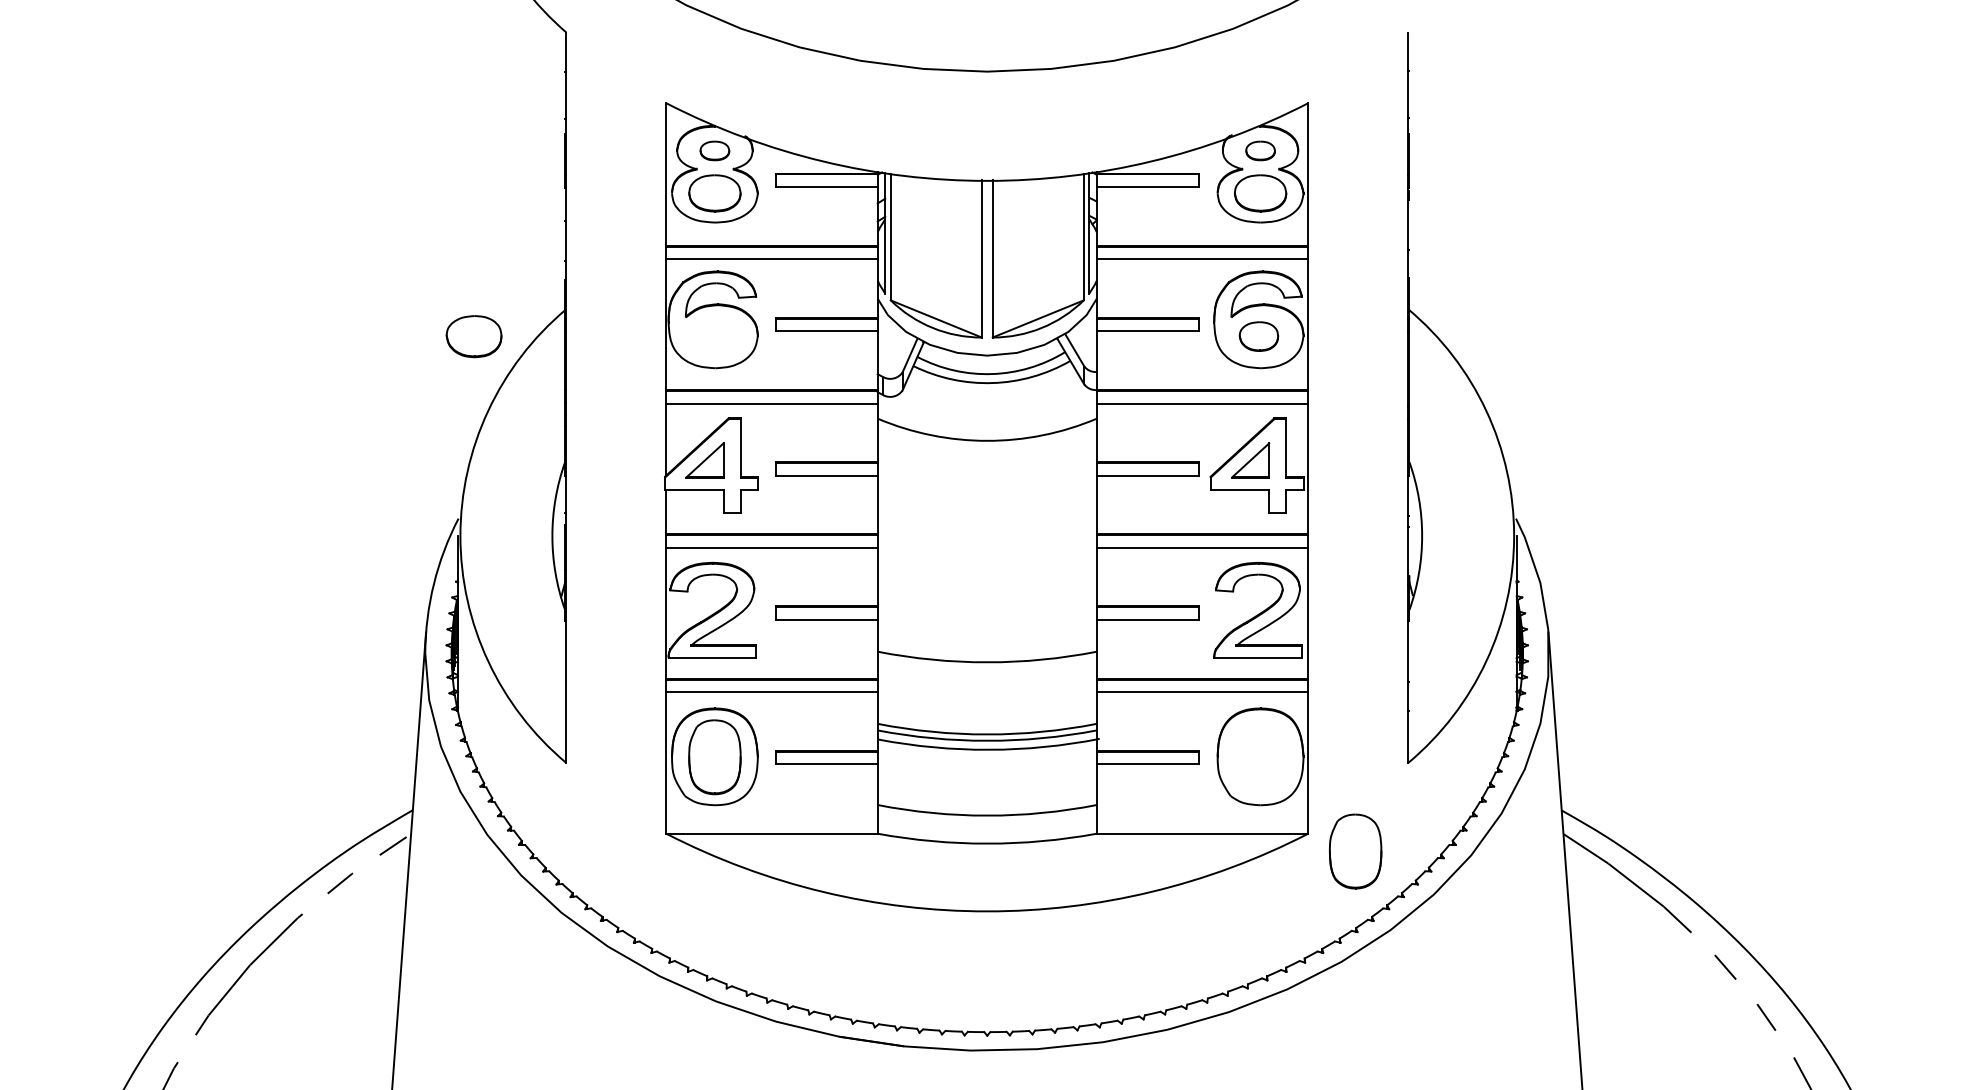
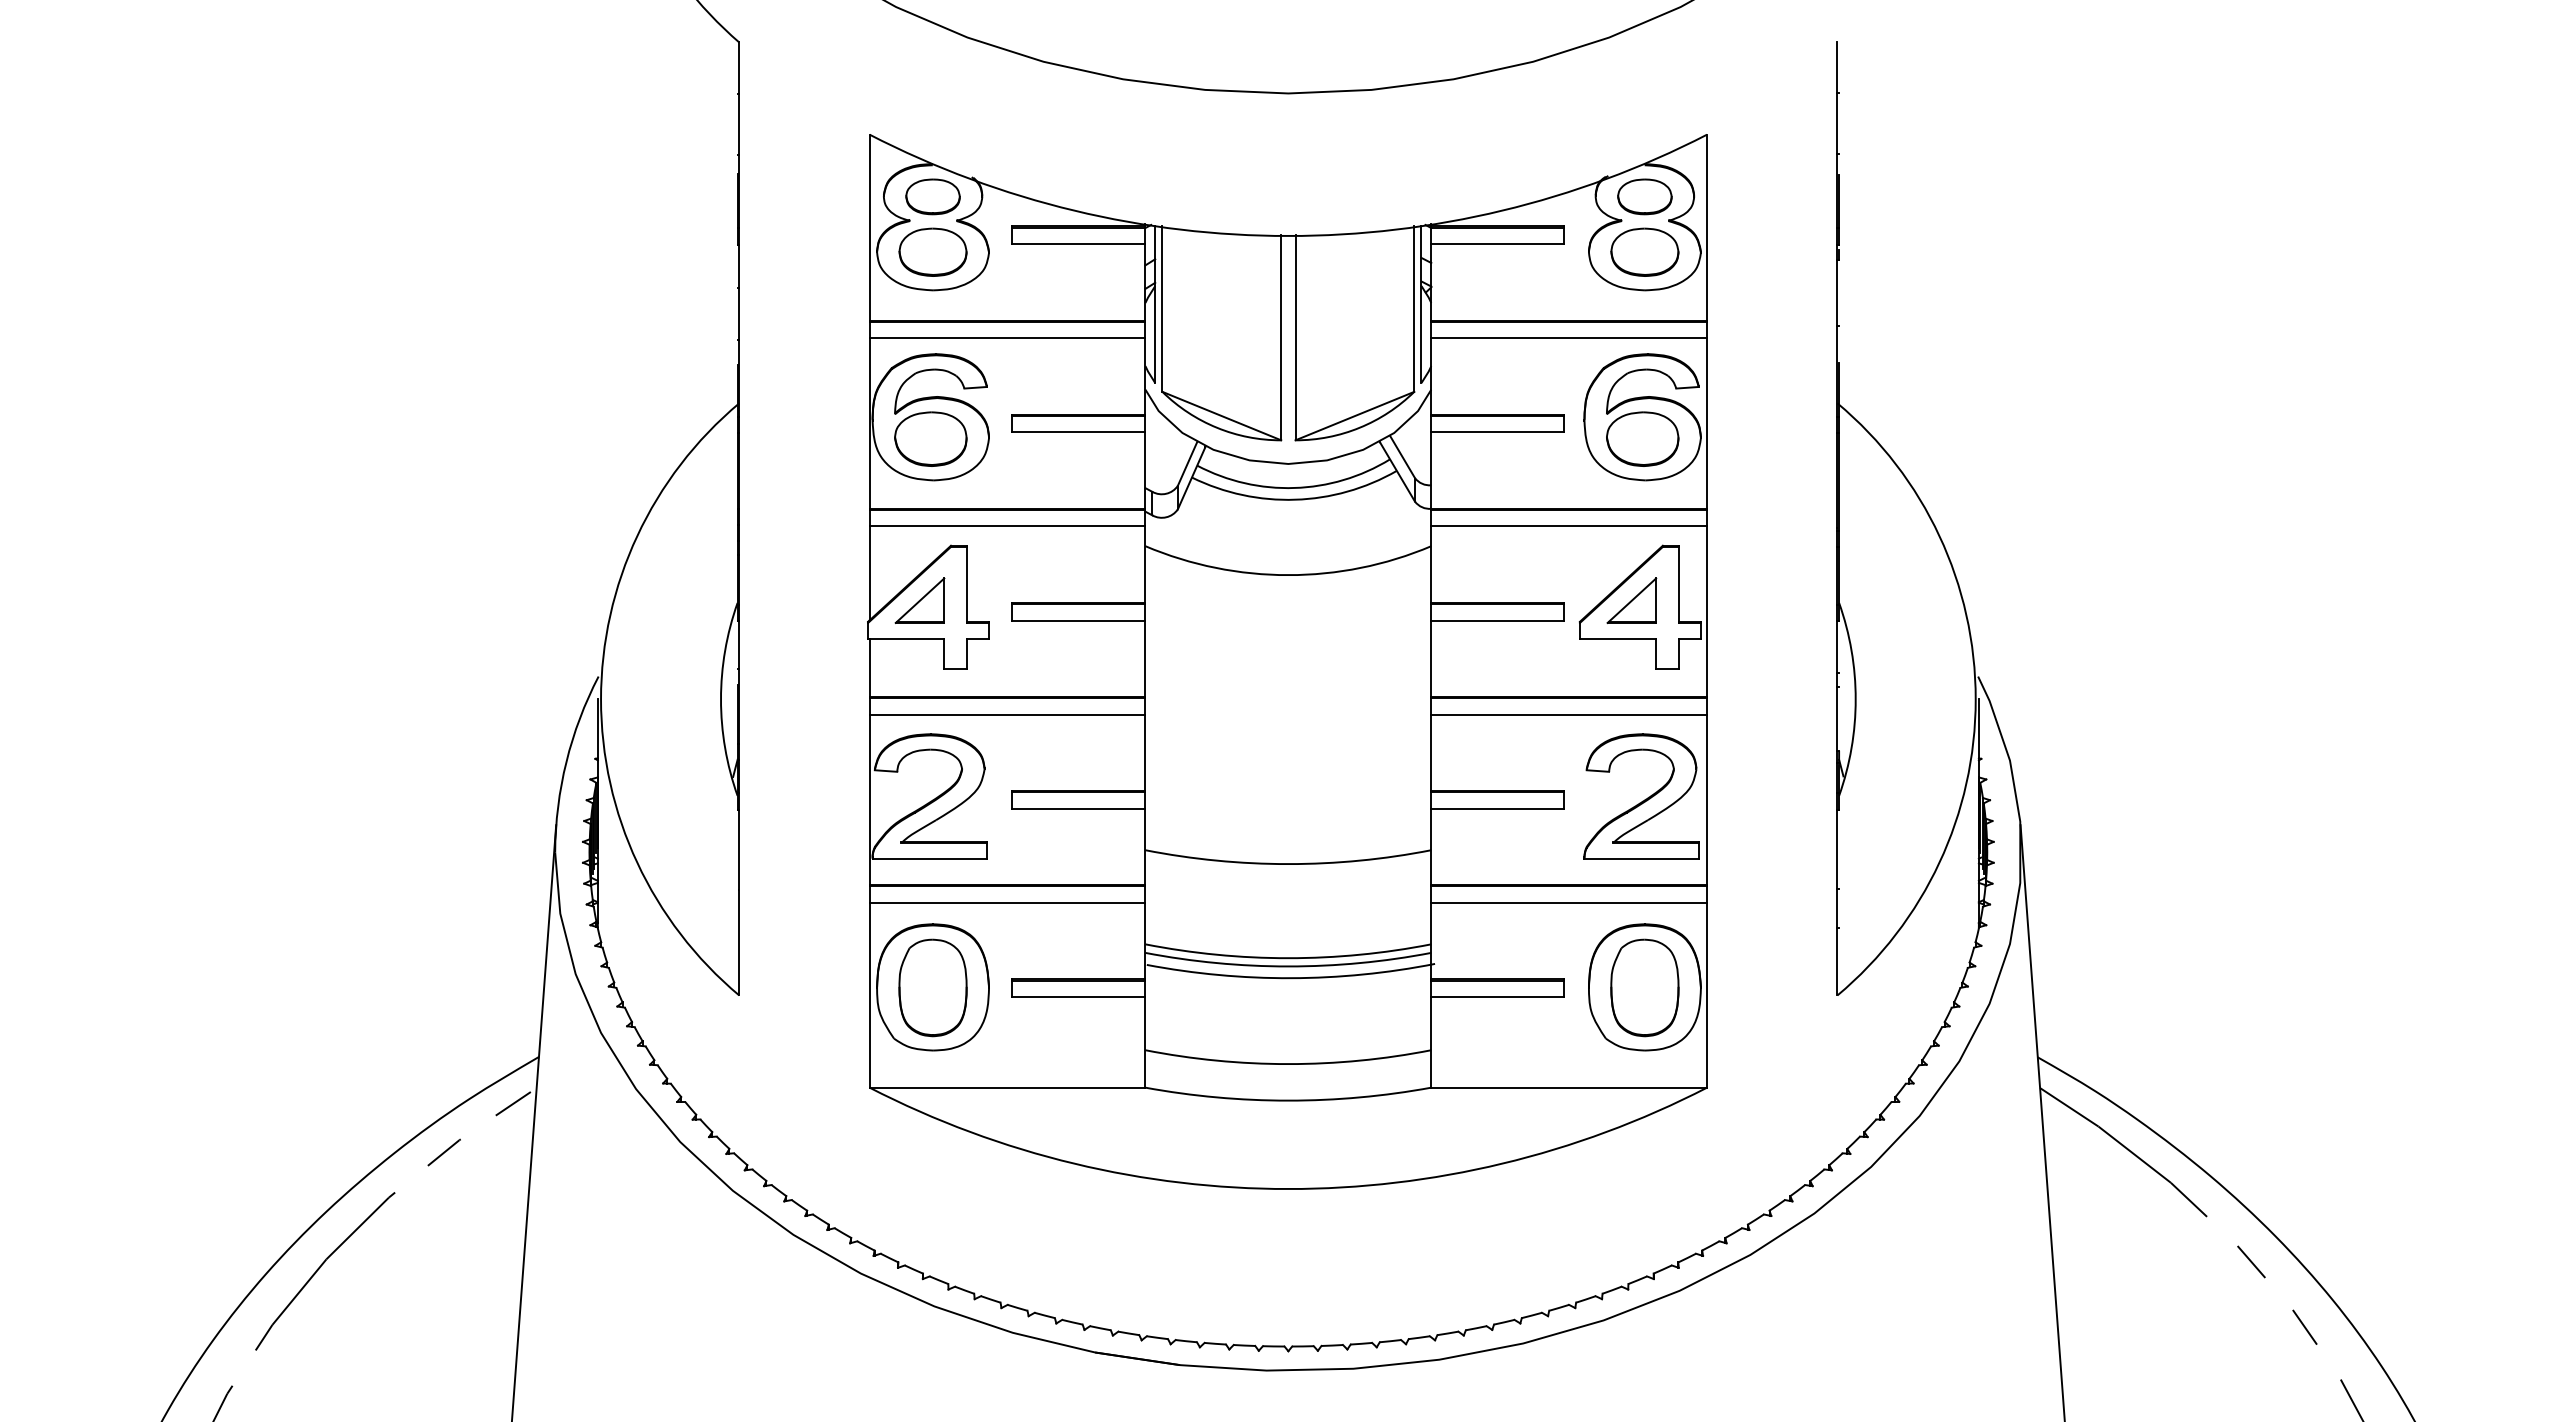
part: (714, 150) -> (932, 196), size x1.43
part: (1260, 150) -> (1644, 196), size x1.43
part: (473, 336) -> (930, 438), moved
part: (1258, 336) -> (1642, 438), size x1.43
part: (1355, 851) -> (1644, 987), moved

